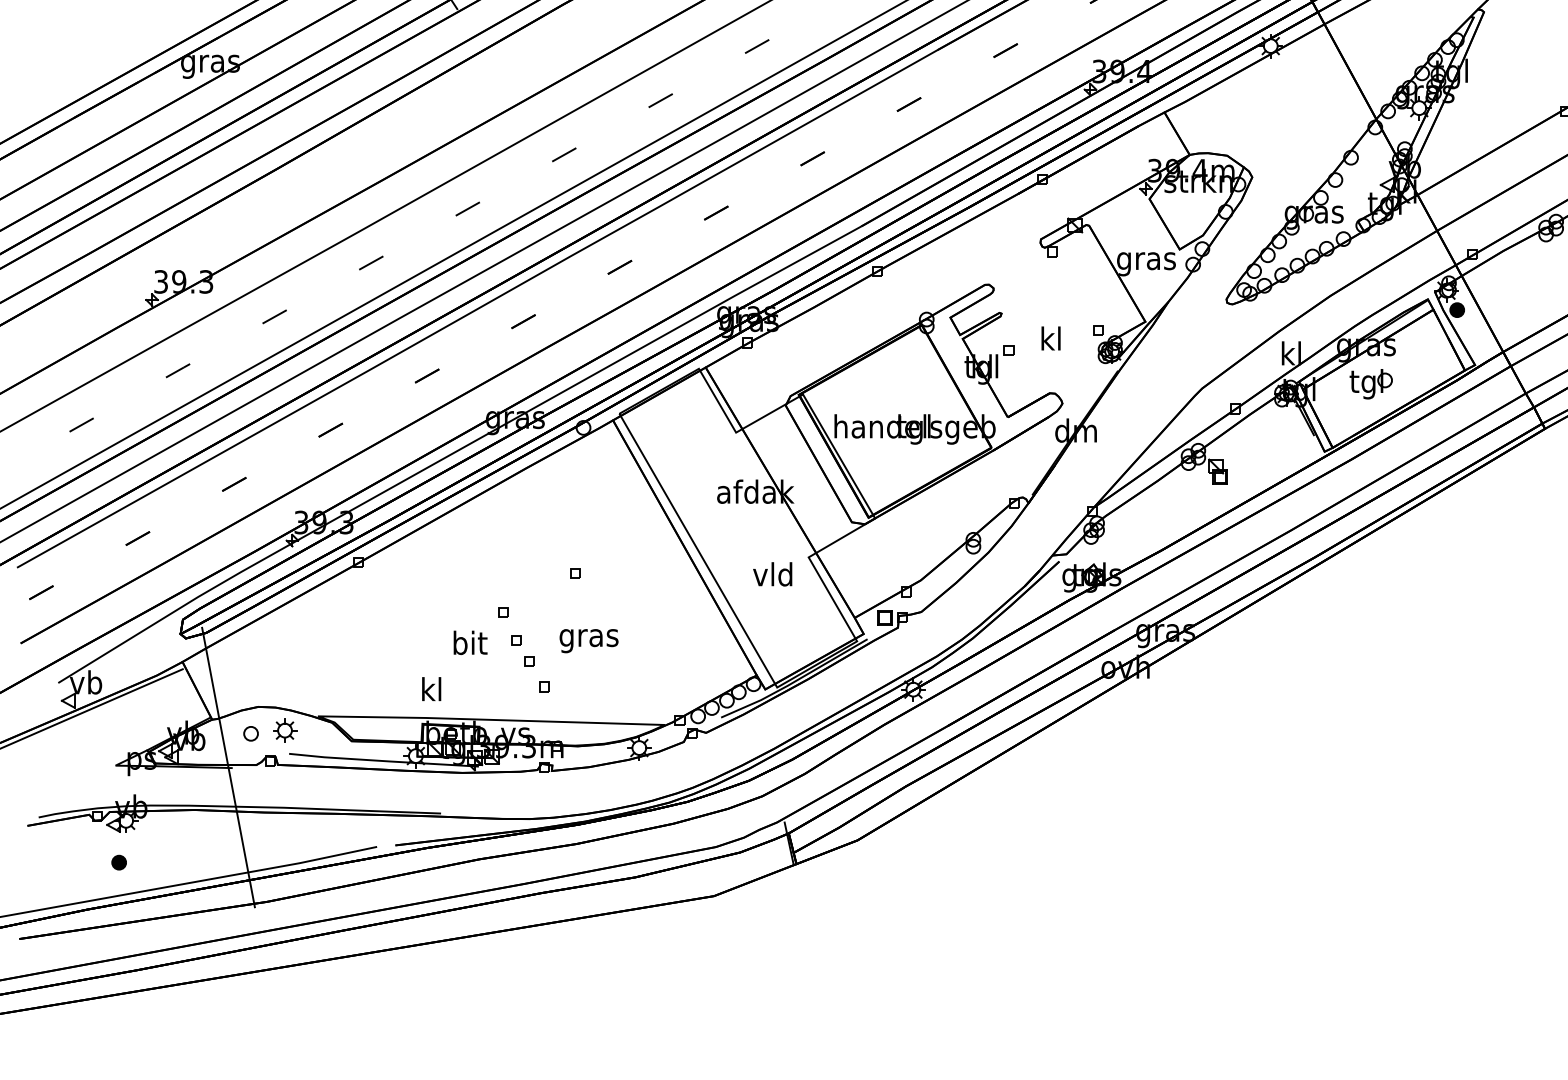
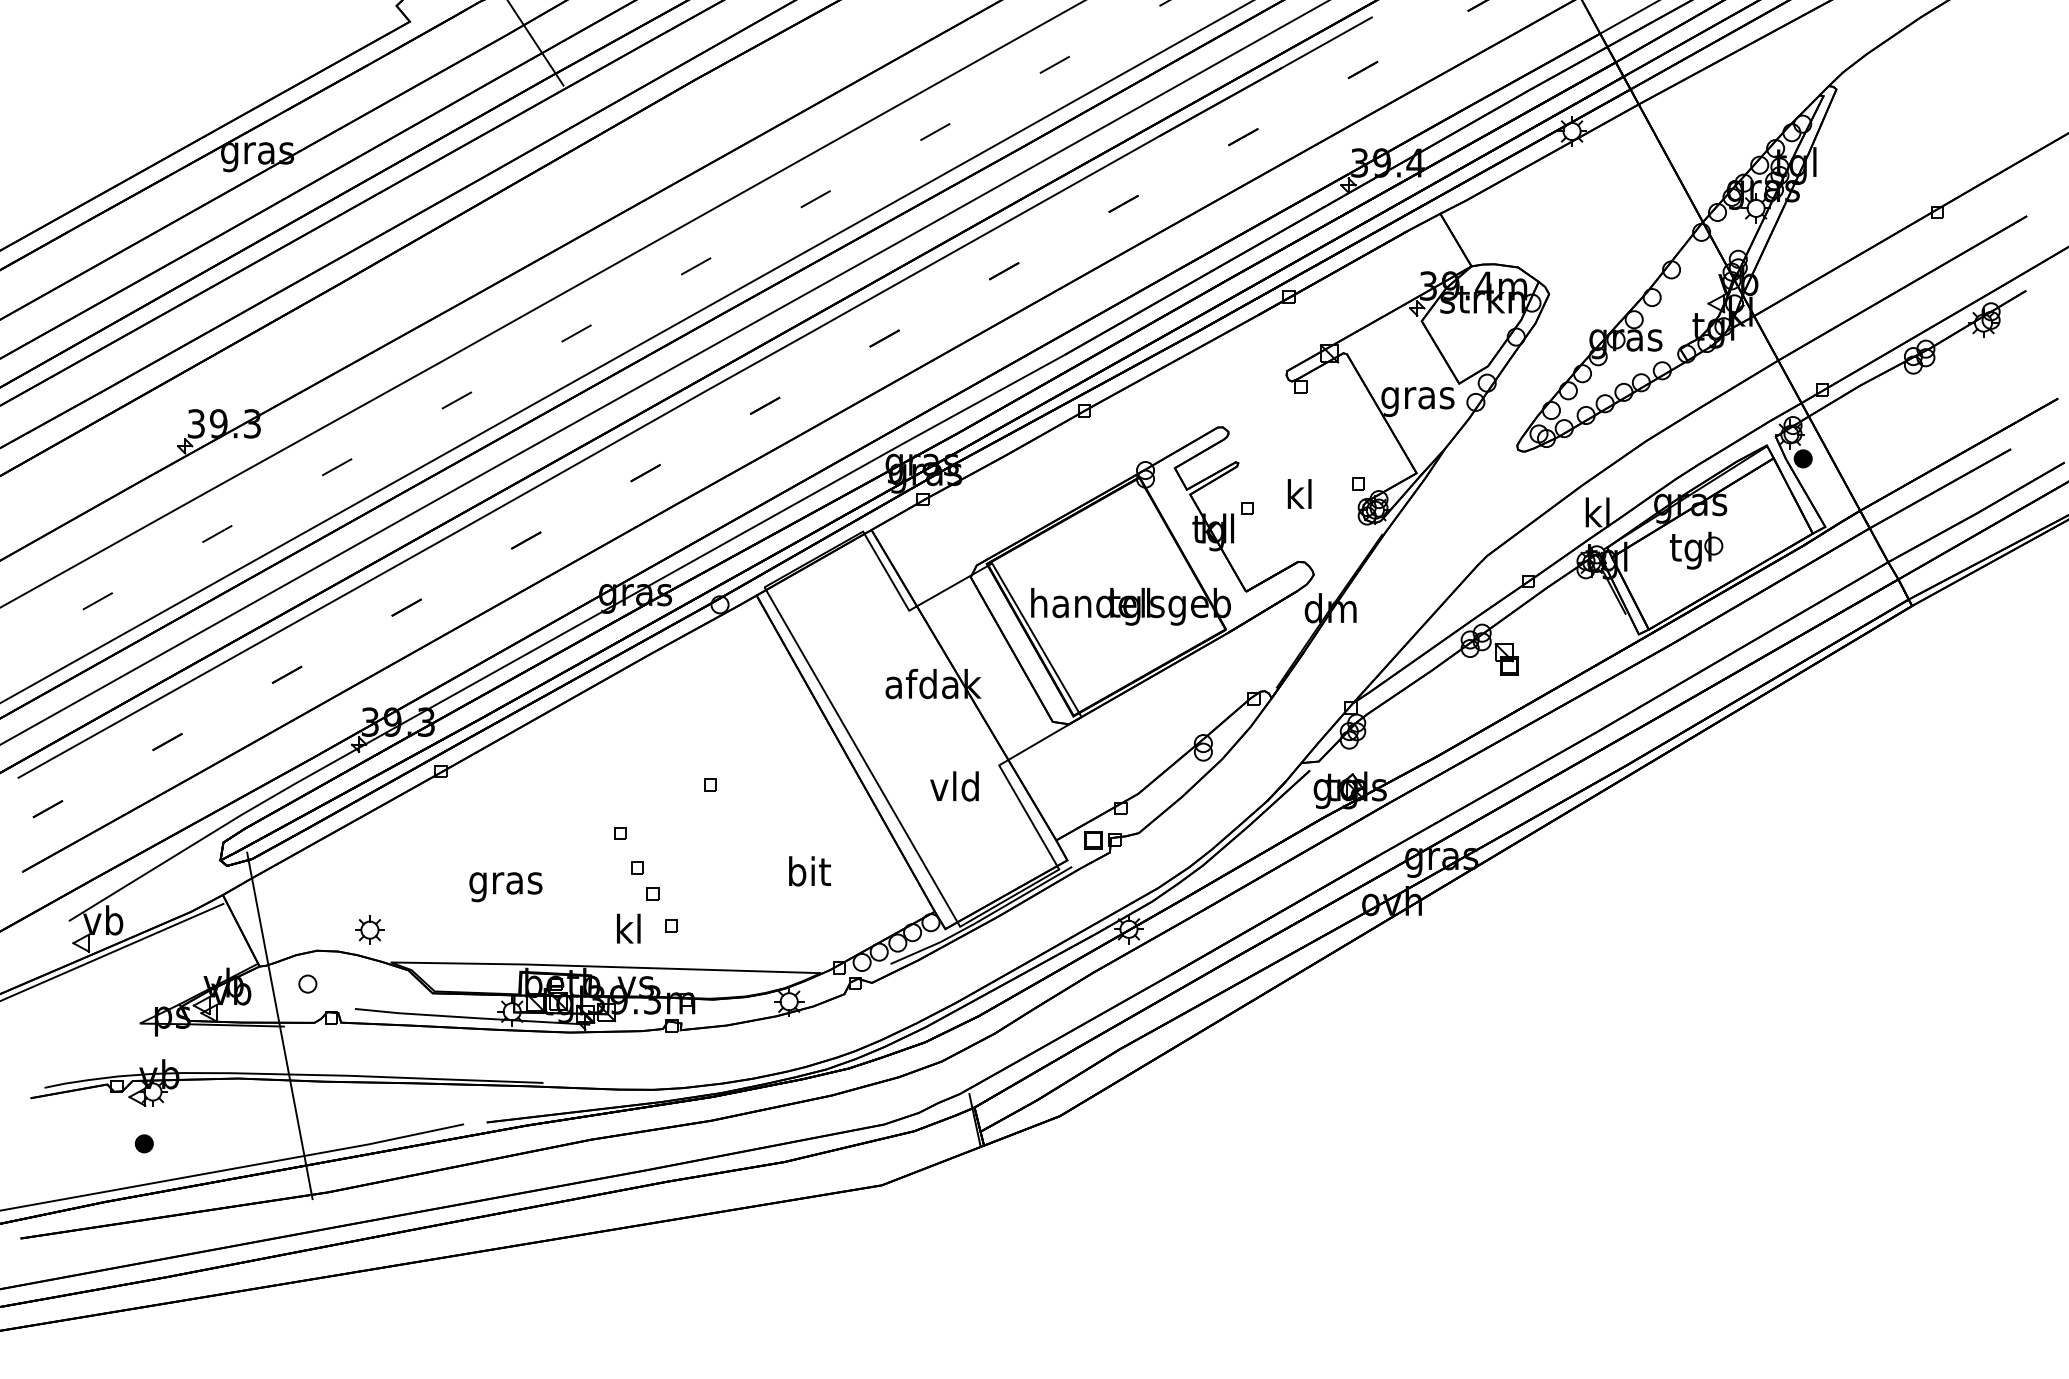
text: (588, 641) -> (505, 887), moved
text: (470, 642) -> (809, 871), moved
text: (431, 688) -> (628, 928), moved
part: (284, 730) -> (369, 929), moved

